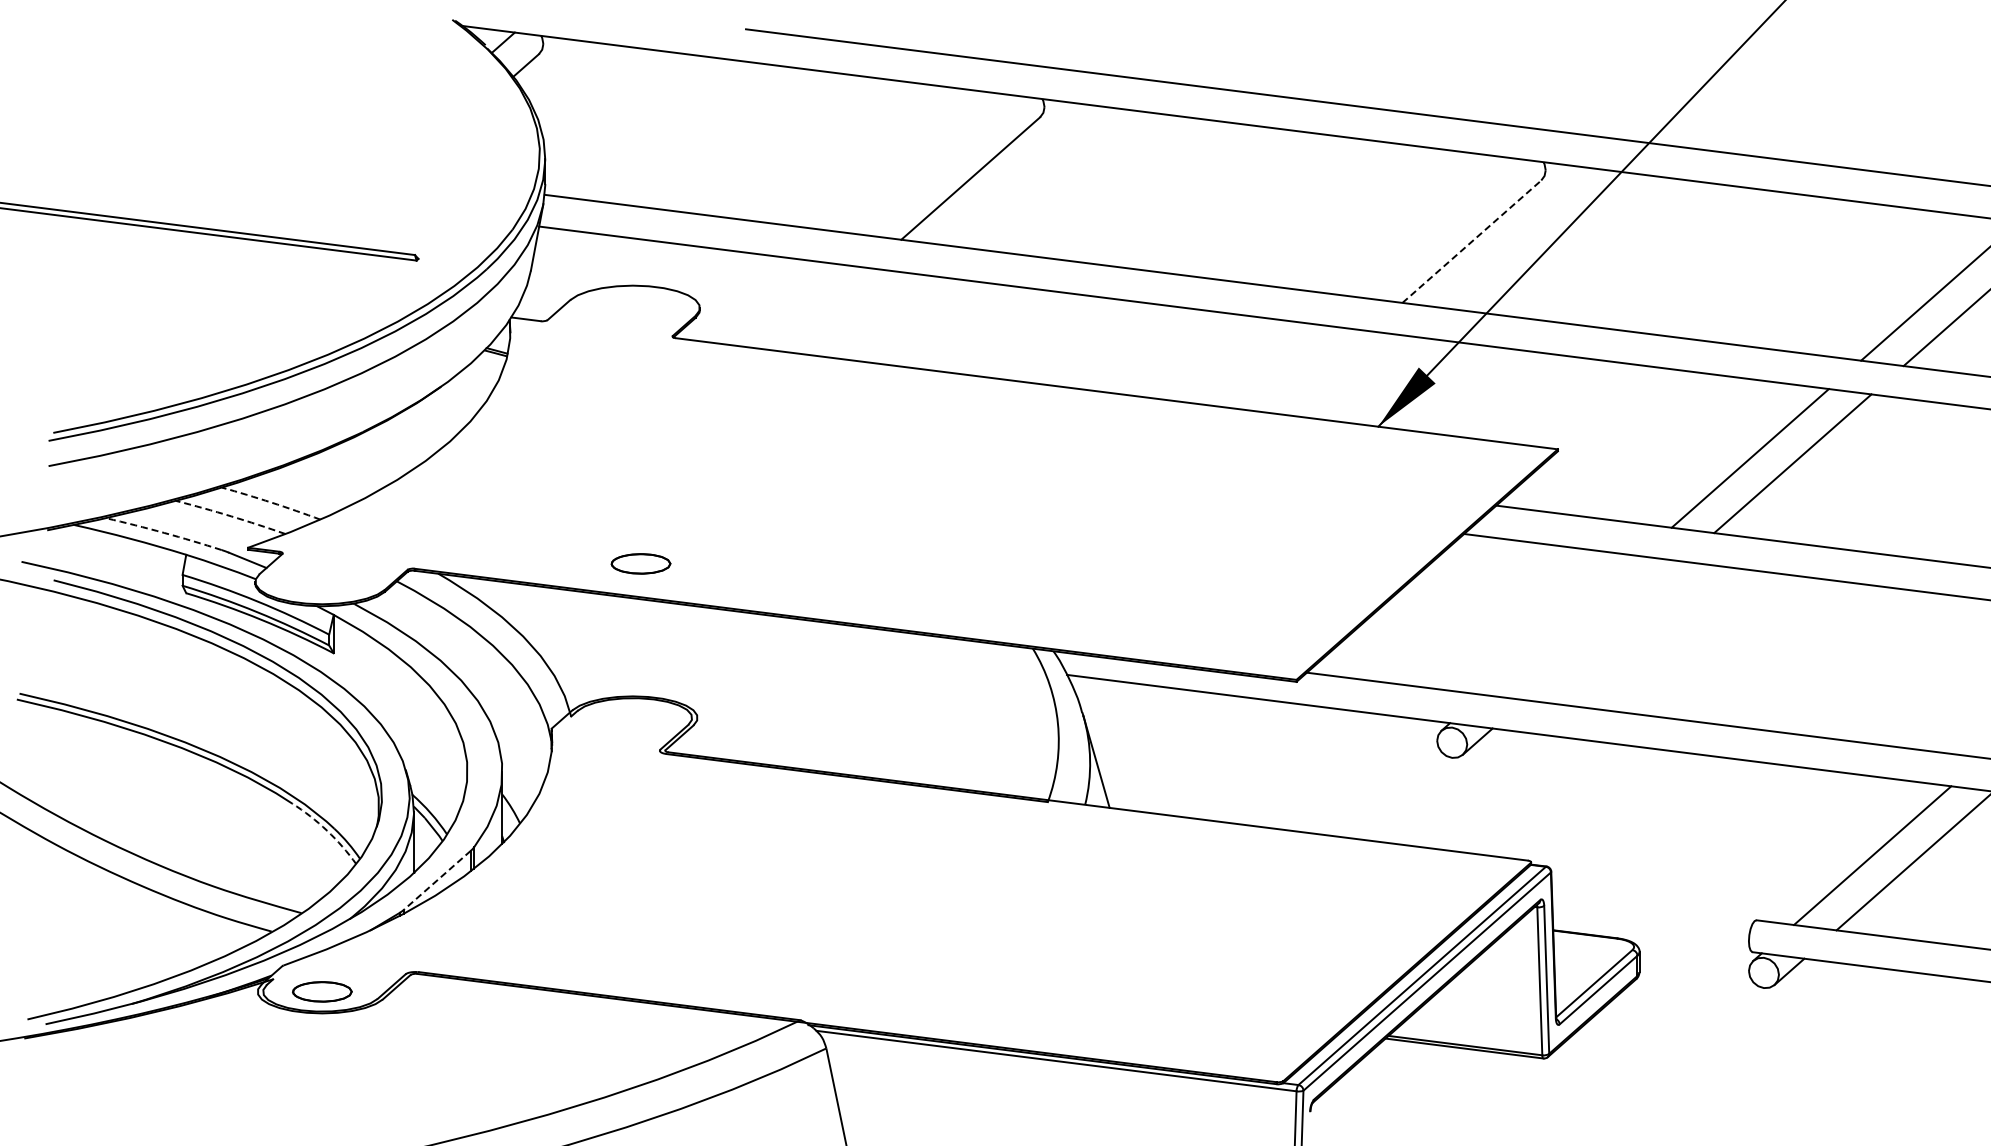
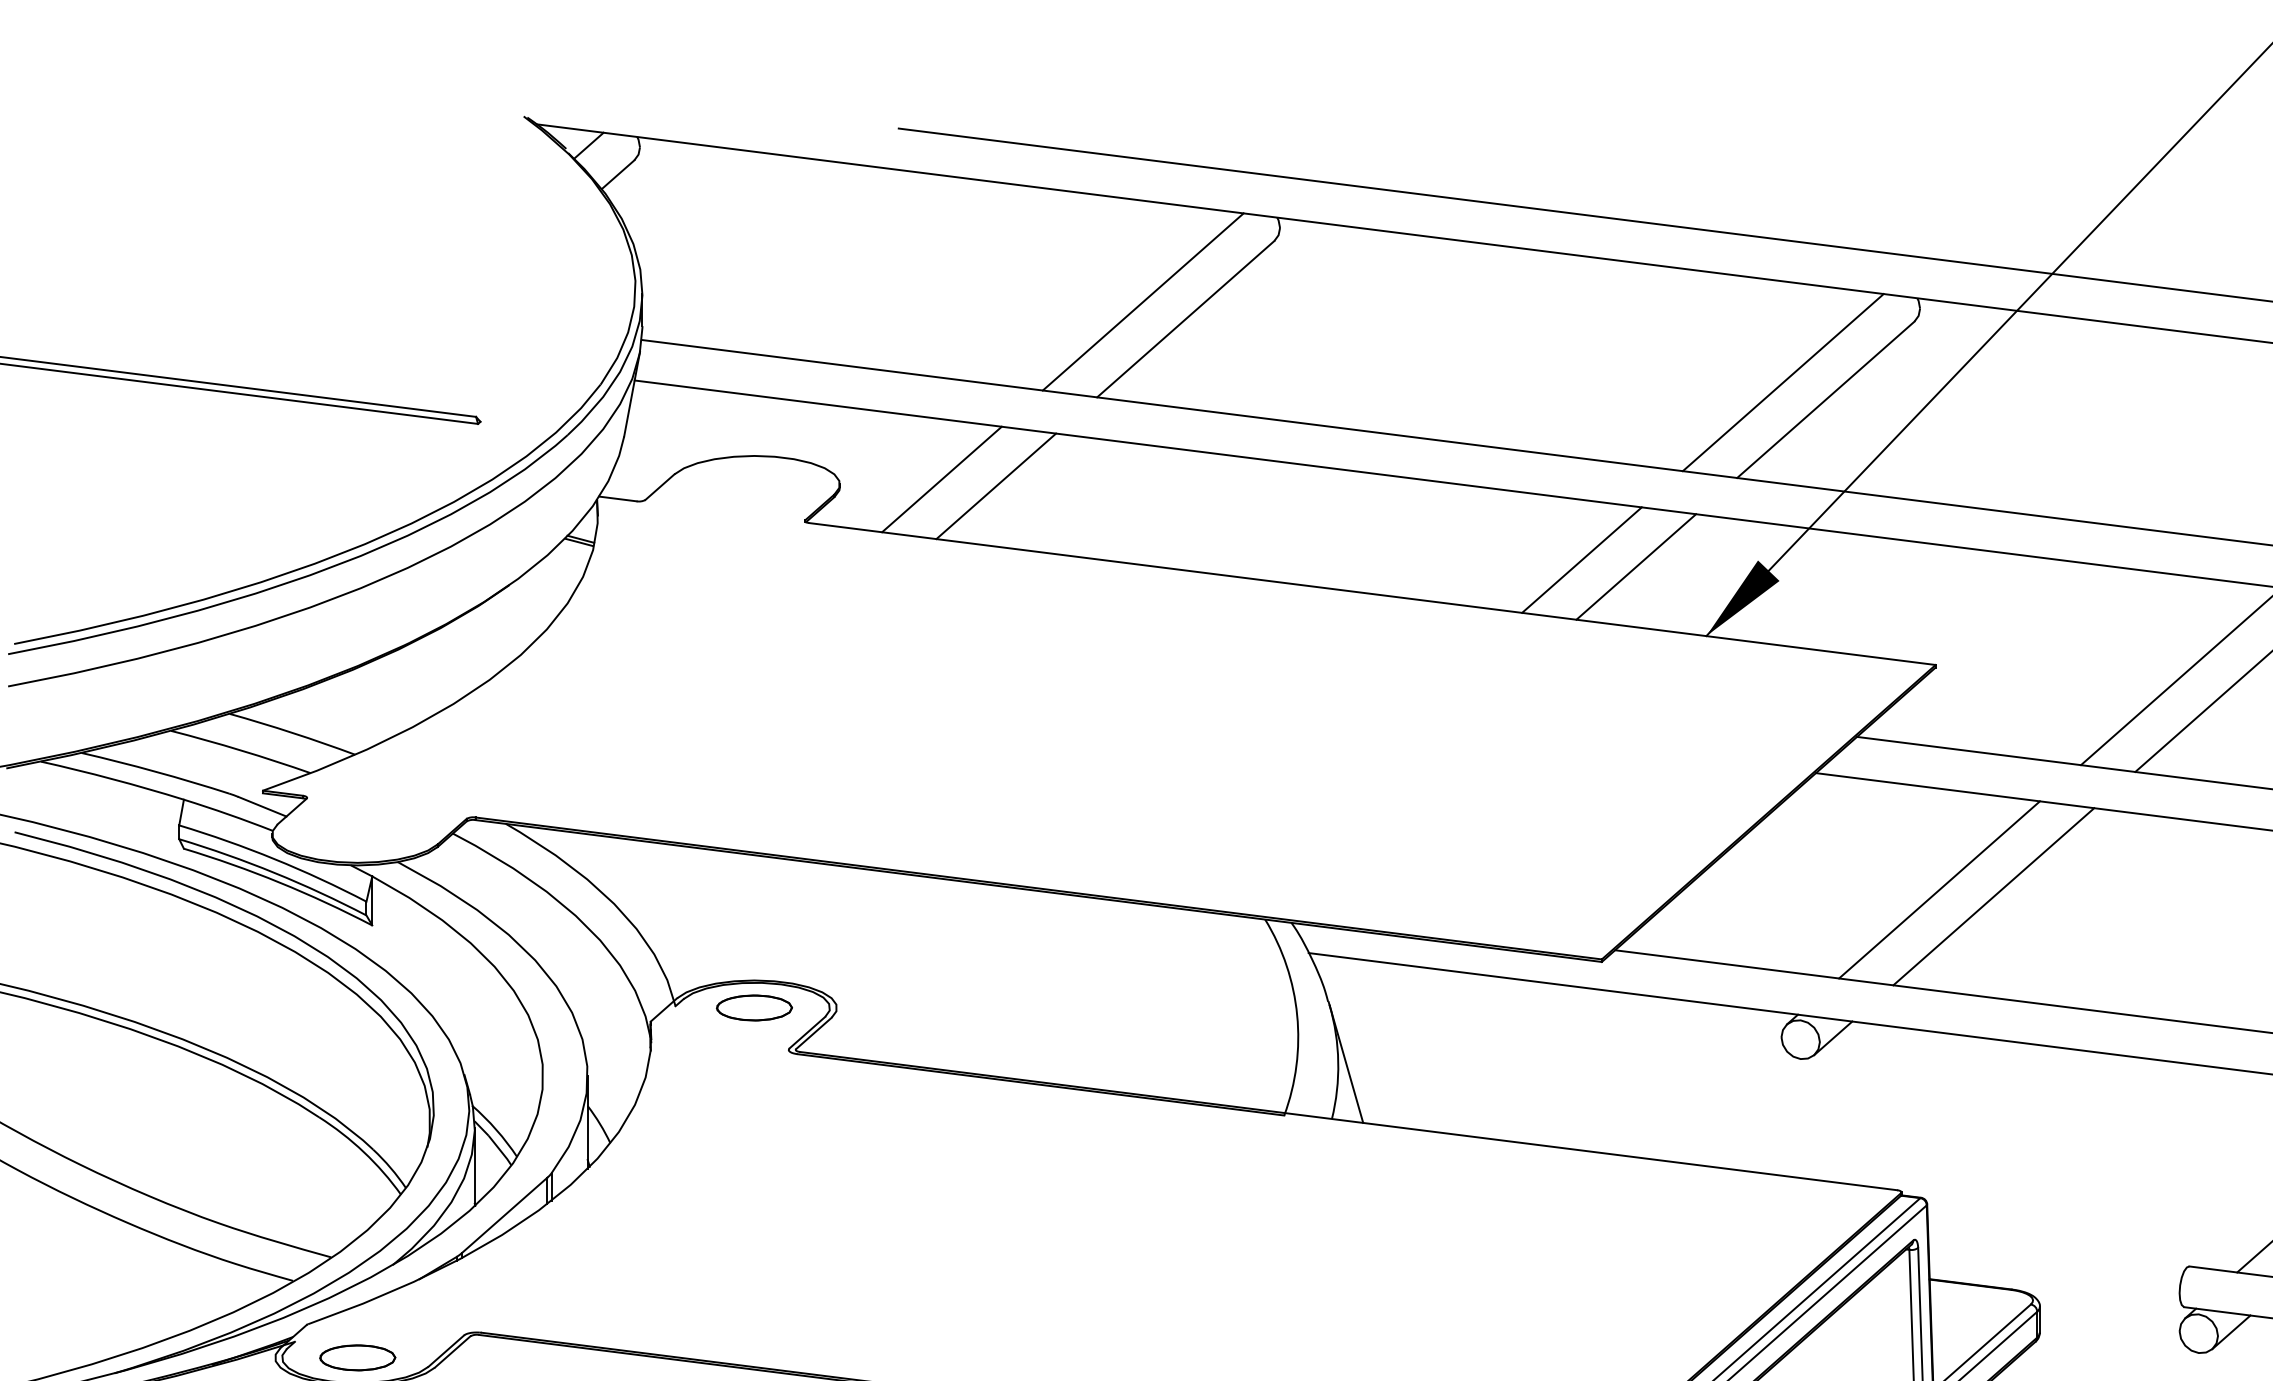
line: (937, 164) -> (1143, 301), added
line: (1438, 227) -> (1783, 381), added
line: (1471, 241) -> (1825, 399), dashed -> solid
line: (779, 303) -> (941, 478), added
line: (822, 309) -> (996, 486), added
line: (1280, 366) -> (1581, 559), added
line: (1323, 372) -> (1636, 566), added
arc: (271, 502) -> (292, 732), dashed -> solid
arc: (231, 516) -> (241, 750), dashed -> solid
arc: (164, 532) -> (156, 771), dashed -> solid
part: (640, 563) -> (753, 1007), moved
line: (1560, 625) -> (1938, 889), added
line: (1603, 630) -> (1993, 896), added
arc: (327, 830) -> (364, 1151), dashed -> solid
line: (437, 880) -> (504, 1215), dashed -> solid

